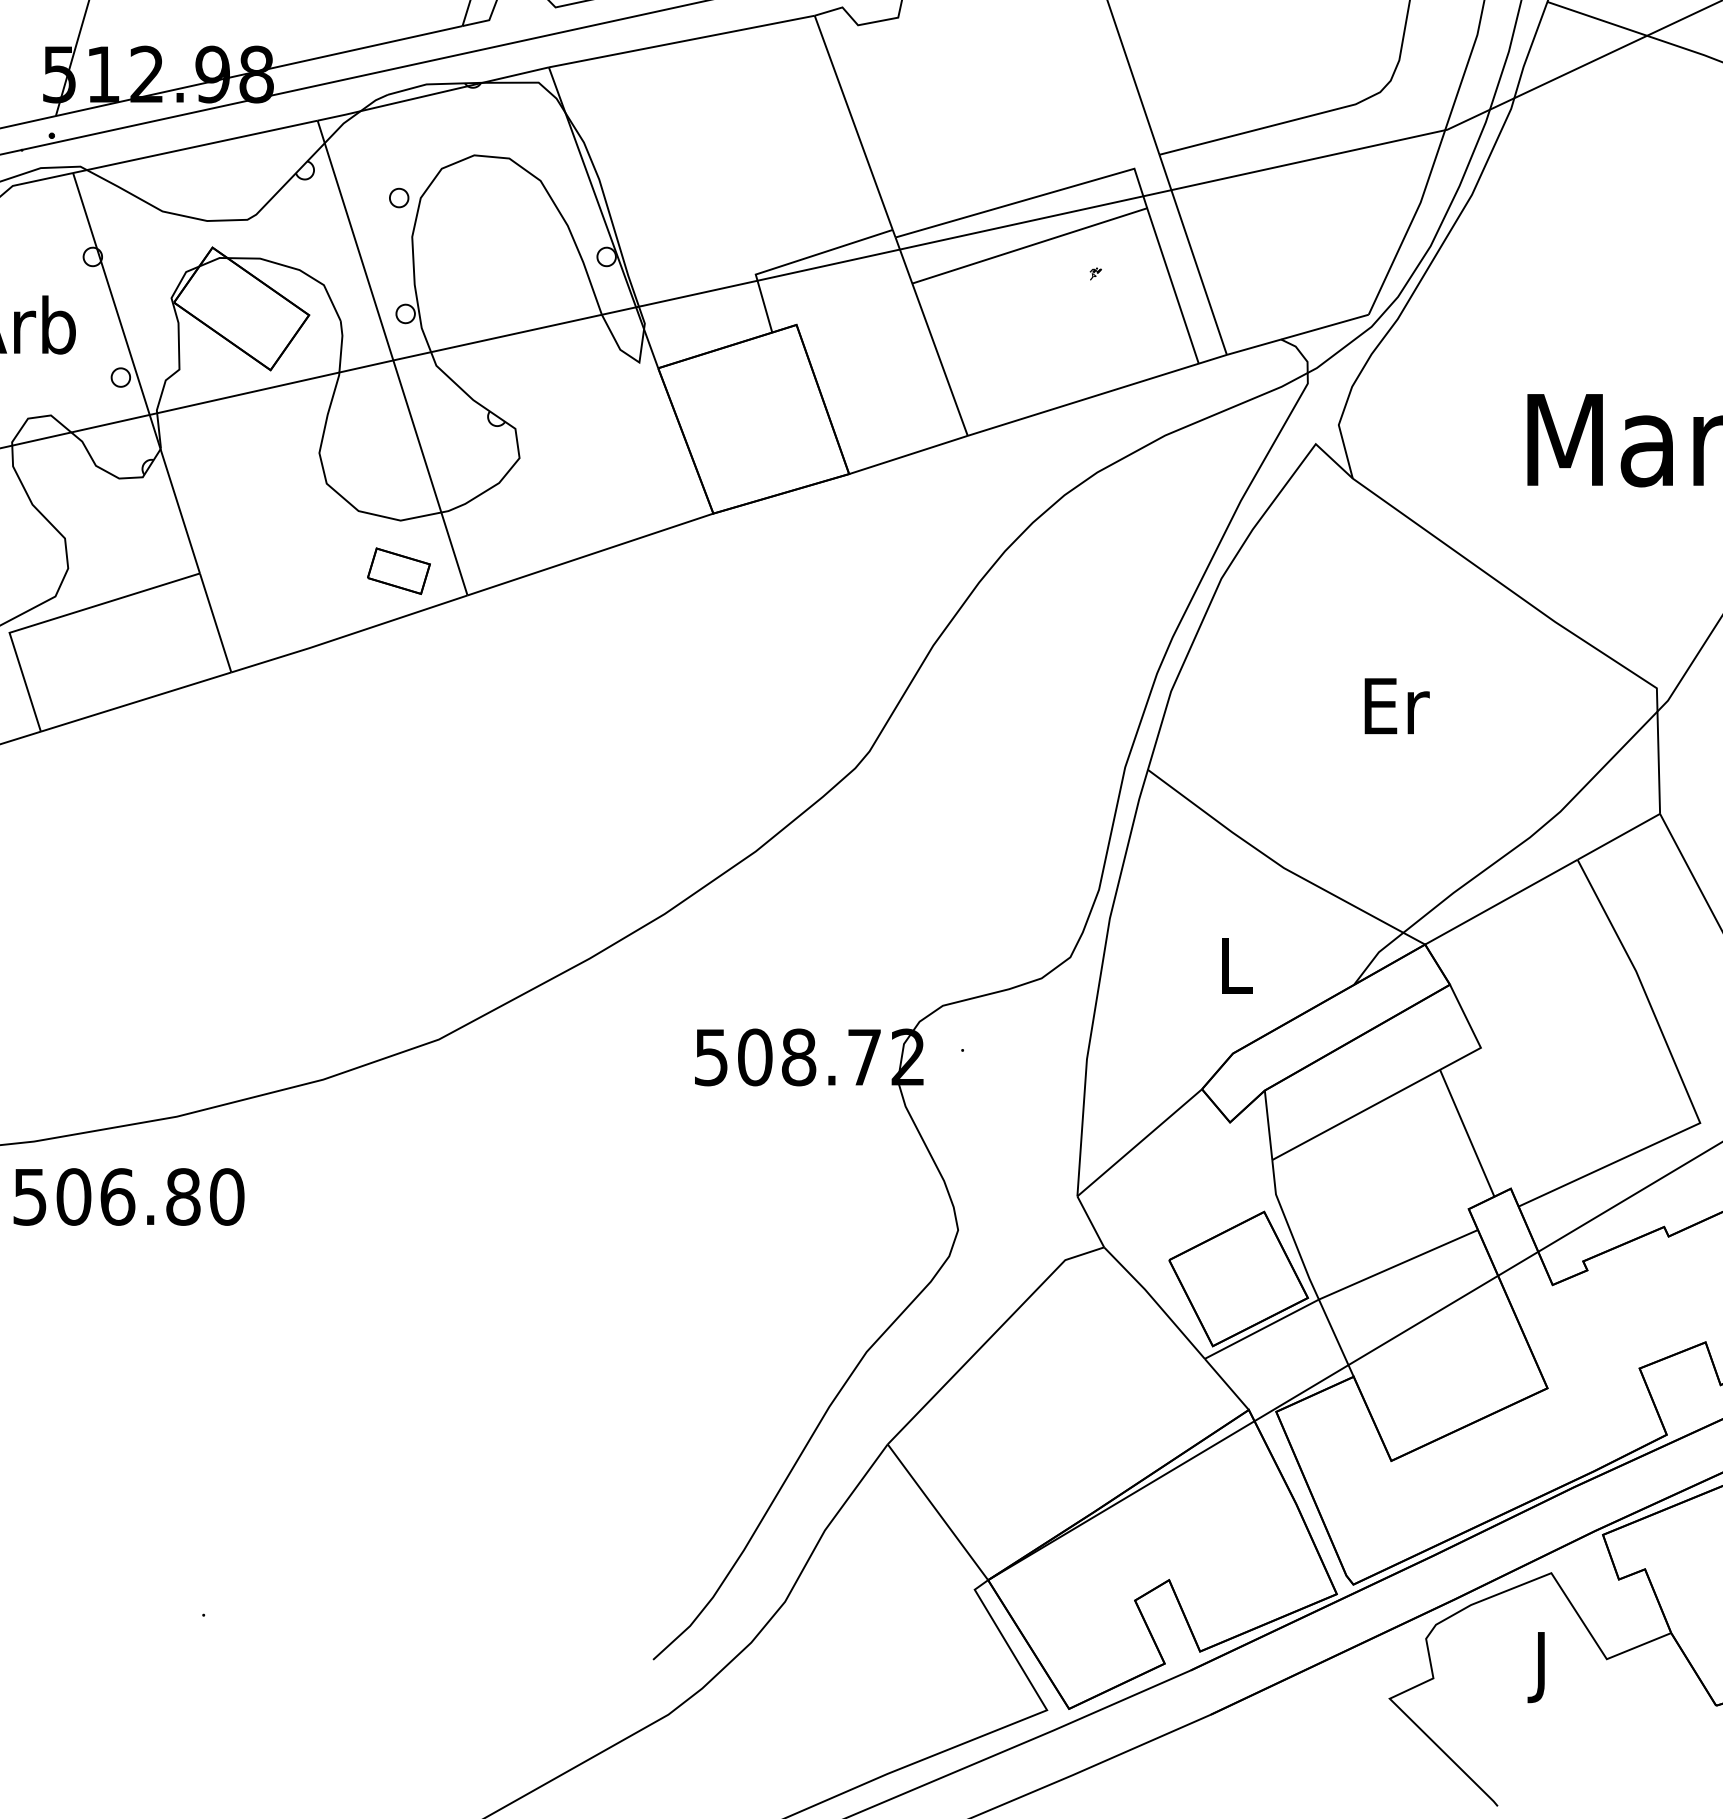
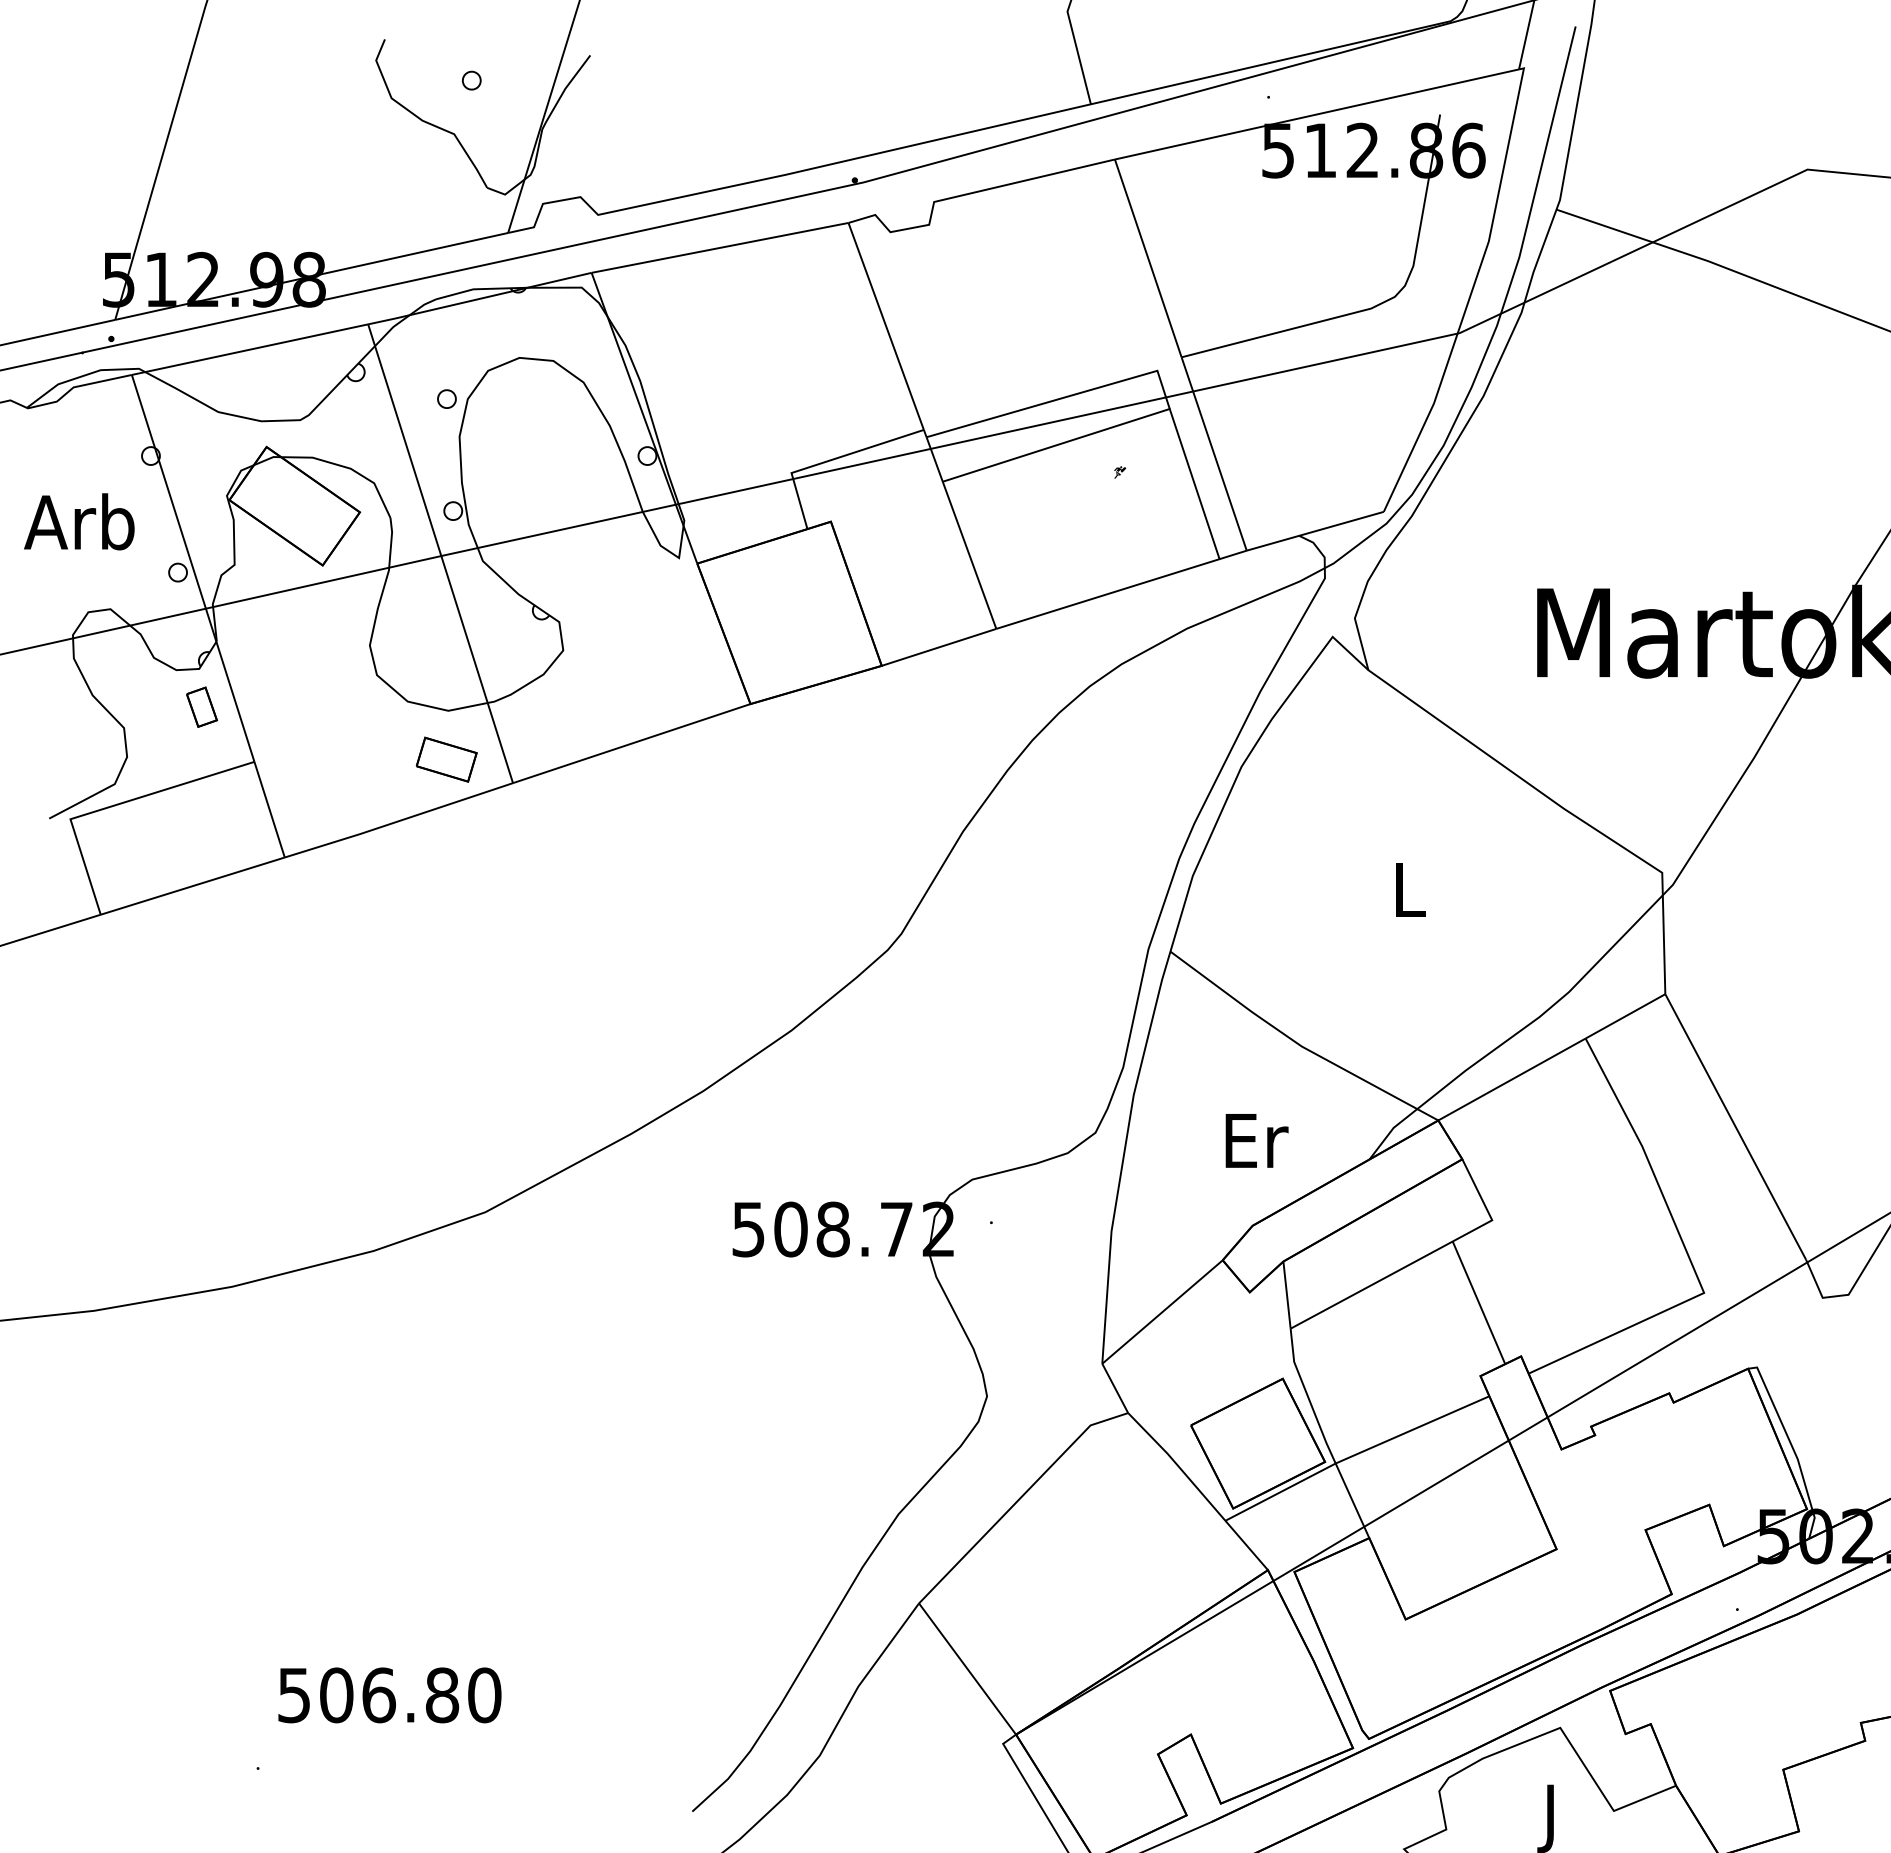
part: (145, 516) -> (201, 706), added
text: (1397, 706) -> (1411, 890), Er -> L
text: (1236, 965) -> (1256, 1140), L -> Er
text: (128, 1197) -> (389, 1695), moved

